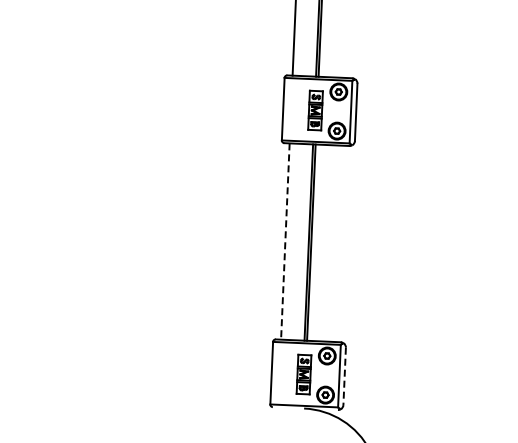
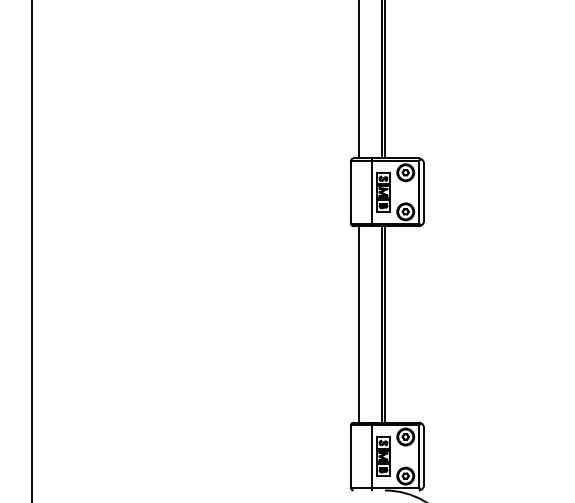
line: (303, 110) -> (371, 192), added
line: (284, 241) -> (358, 324), dashed -> solid
line: (292, 374) -> (371, 456), added
line: (345, 376) -> (424, 456), dashed -> solid

